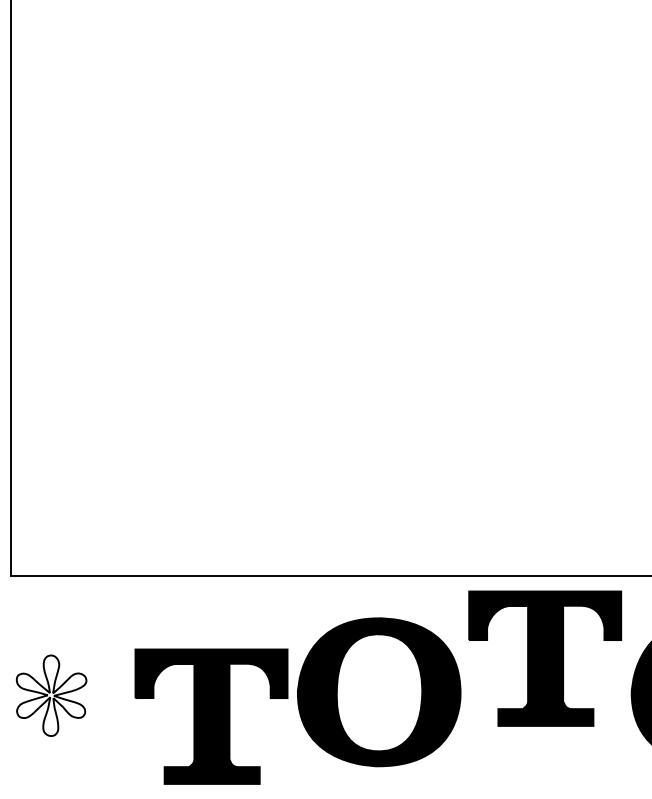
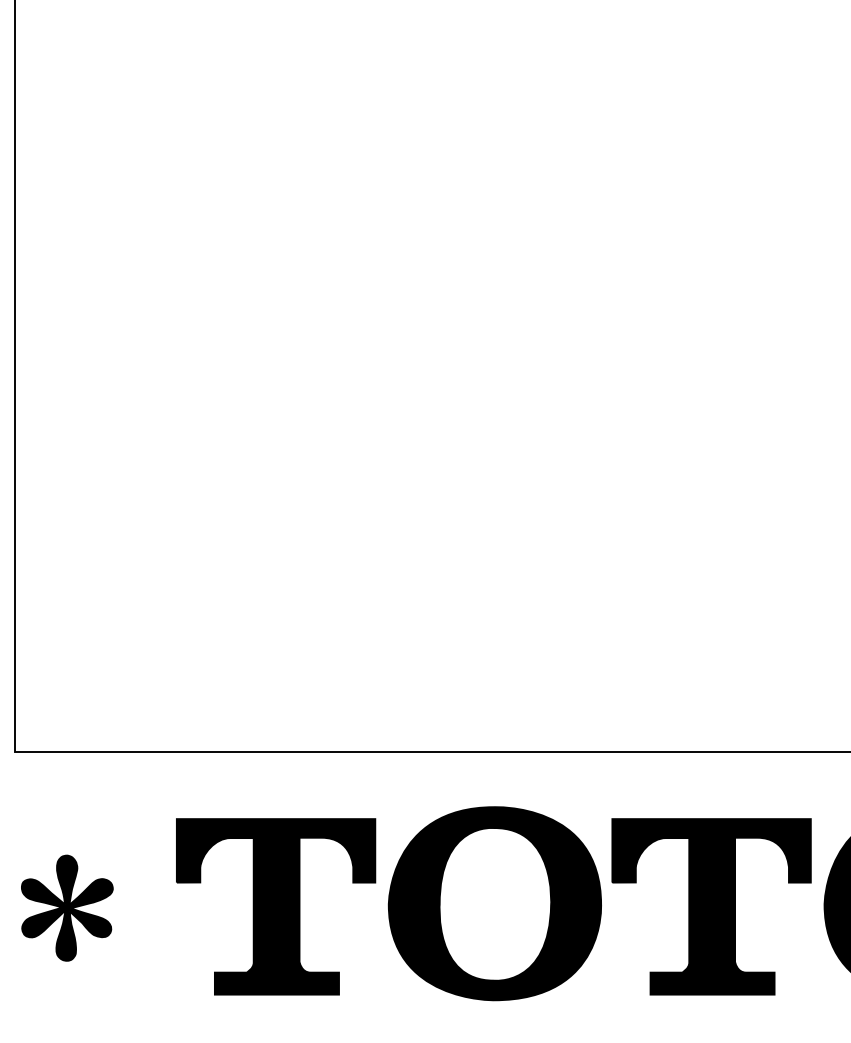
part: (545, 658) -> (712, 906), moved
fill: (51, 695) -> (67, 907), added
part: (211, 716) -> (276, 906), moved

